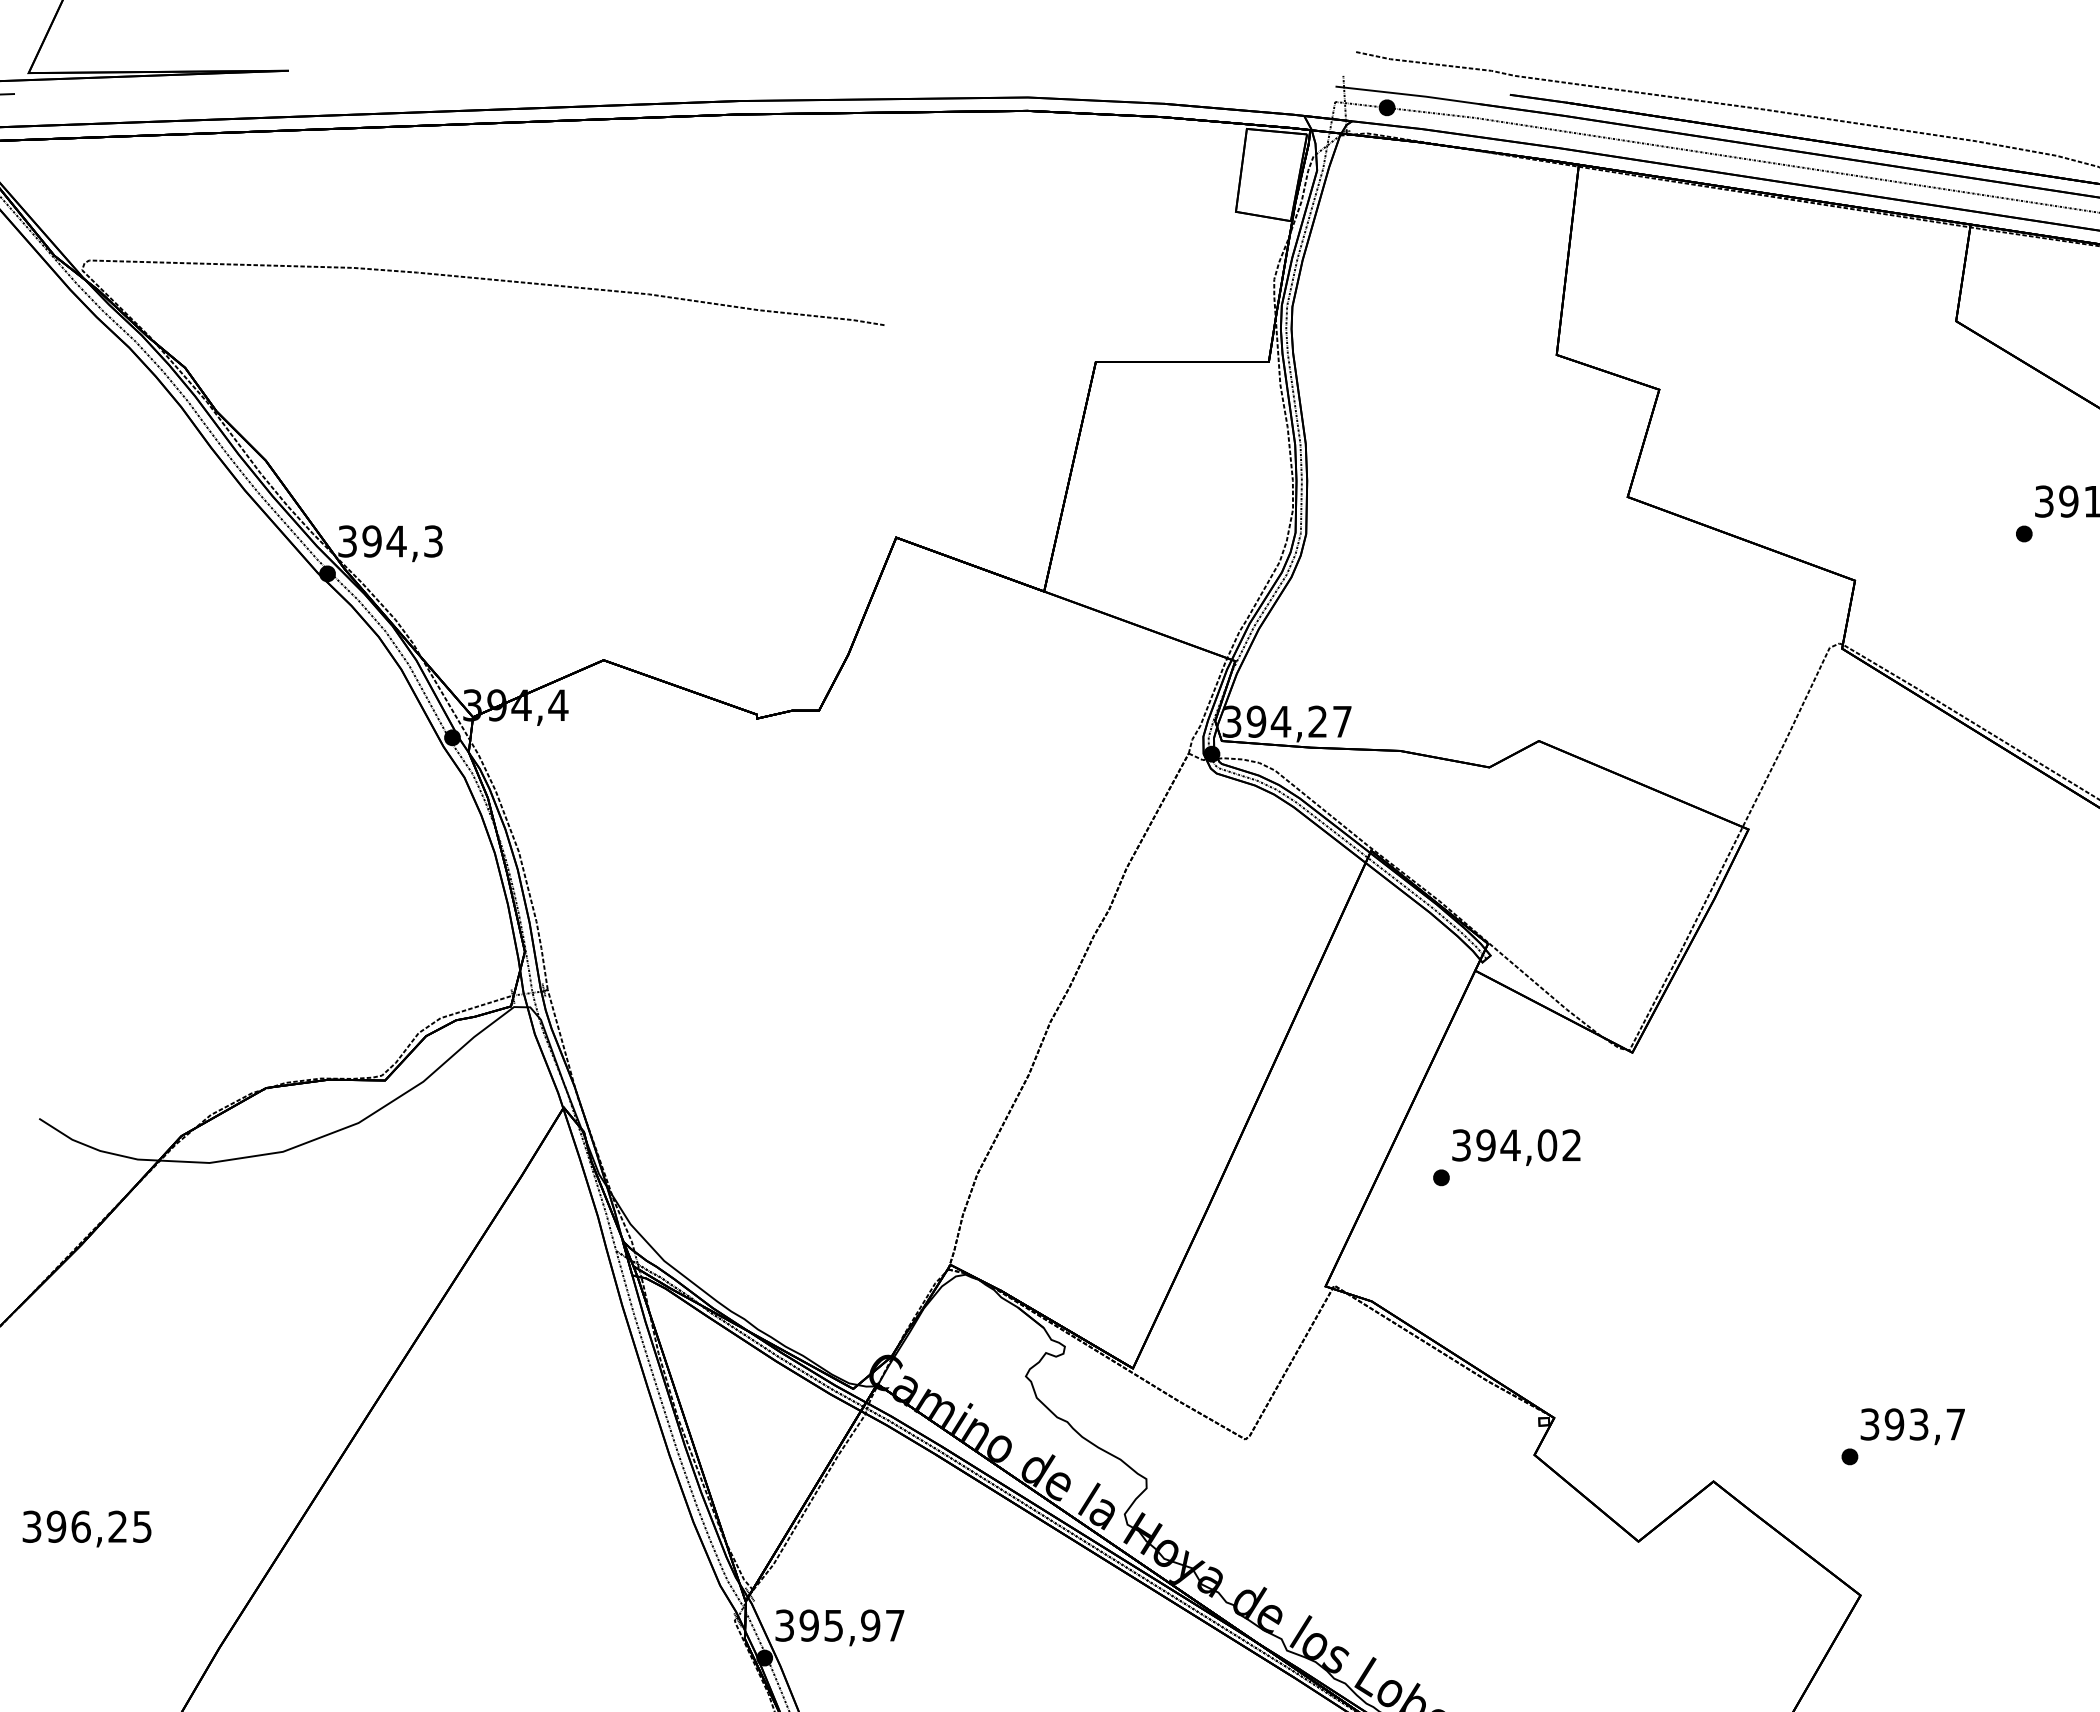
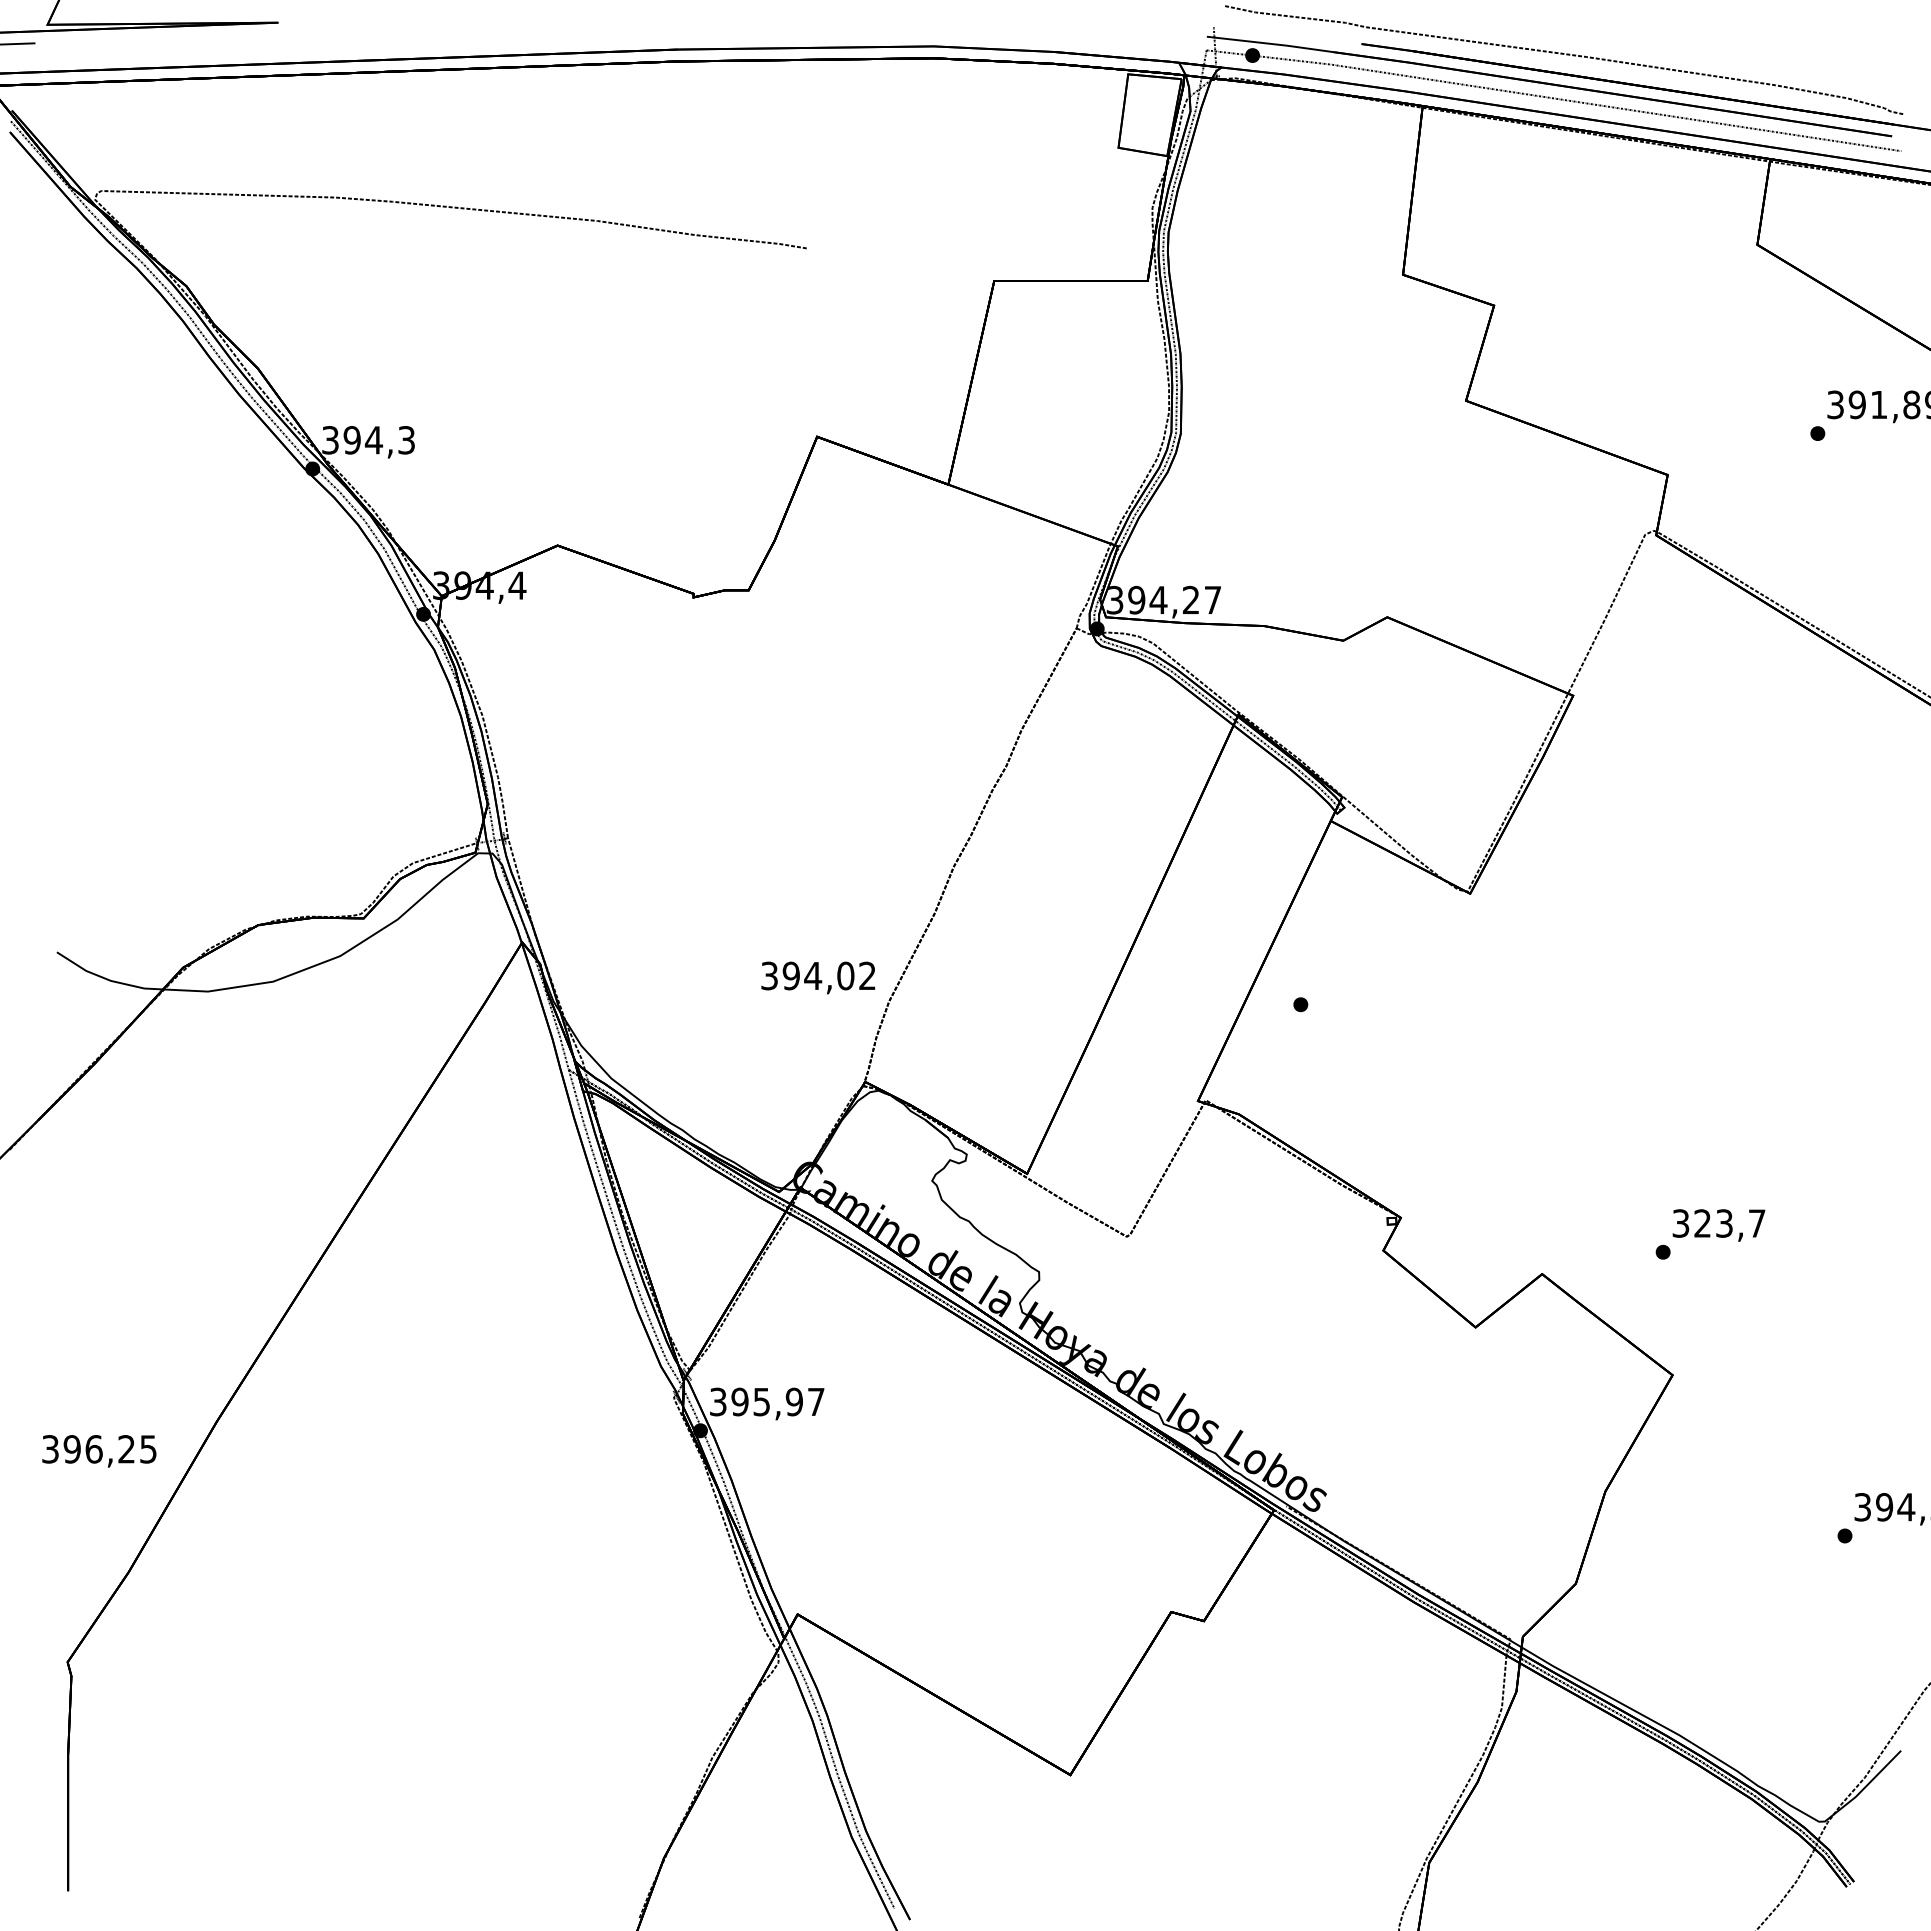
text: (1516, 1147) -> (818, 977), moved
text: (1894, 1424) -> (1702, 1223), 393,7 -> 323,7
text: (87, 1529) -> (99, 1451), moved

